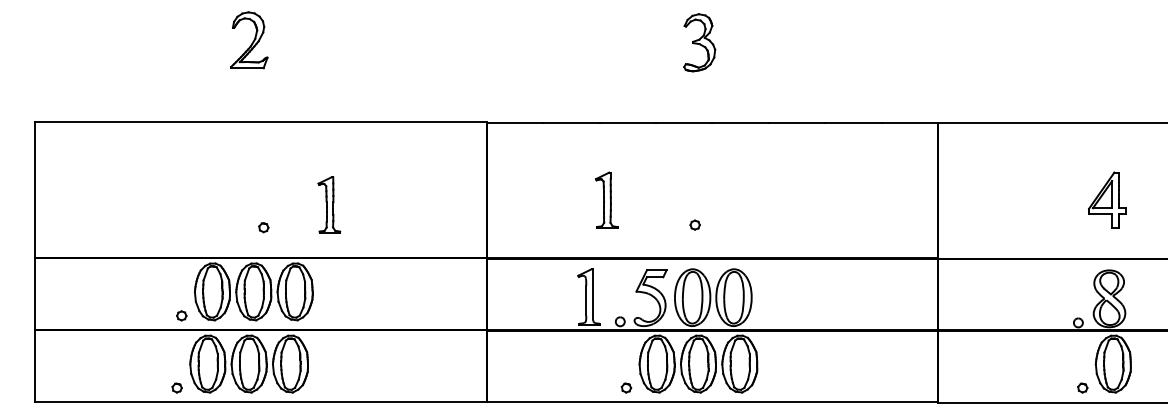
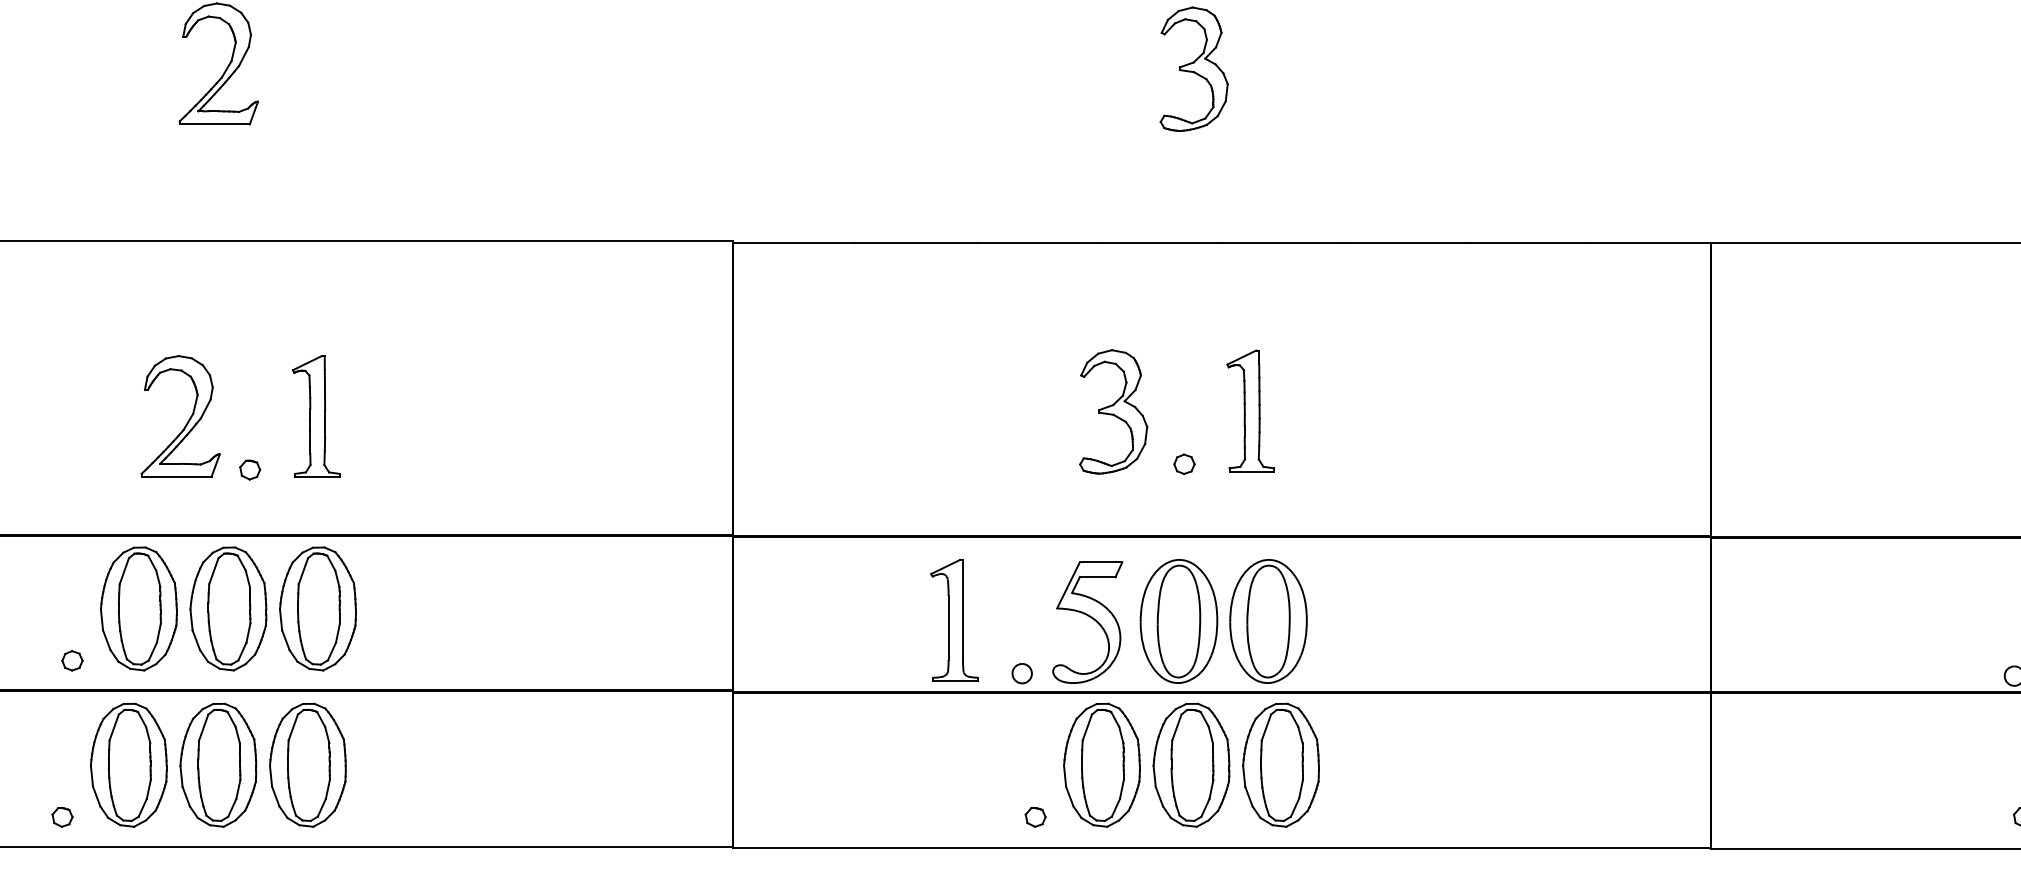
part: (606, 199) -> (1250, 408), moved
part: (661, 200) -> (1111, 410), added
part: (231, 202) -> (180, 415), added
part: (329, 204) -> (316, 415), moved

